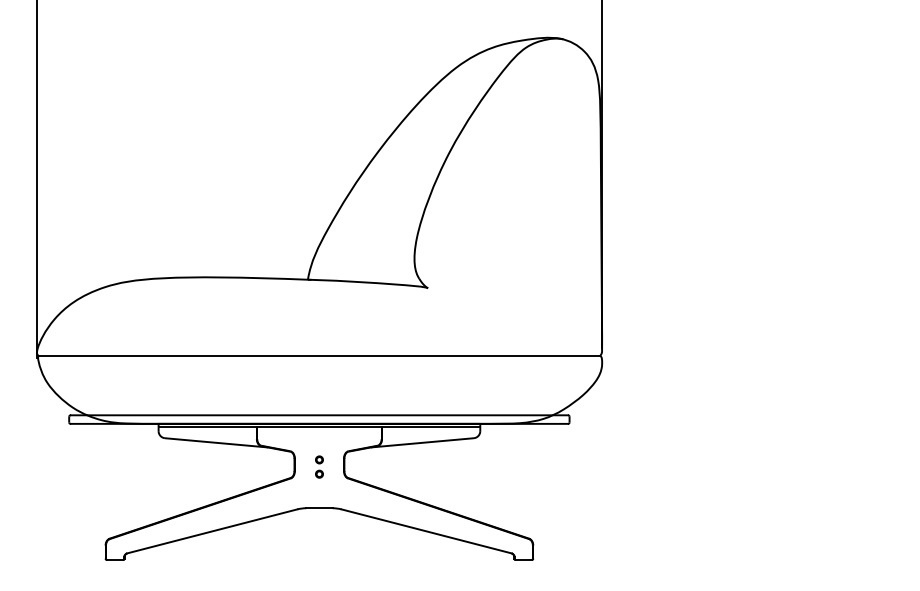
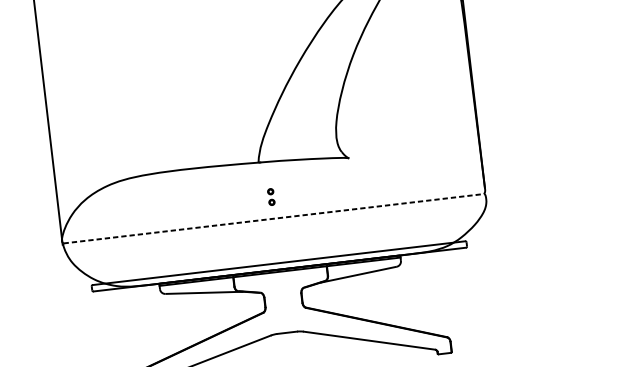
line: (319, 355) -> (273, 218), solid -> dashed
part: (319, 466) -> (271, 196), moved

